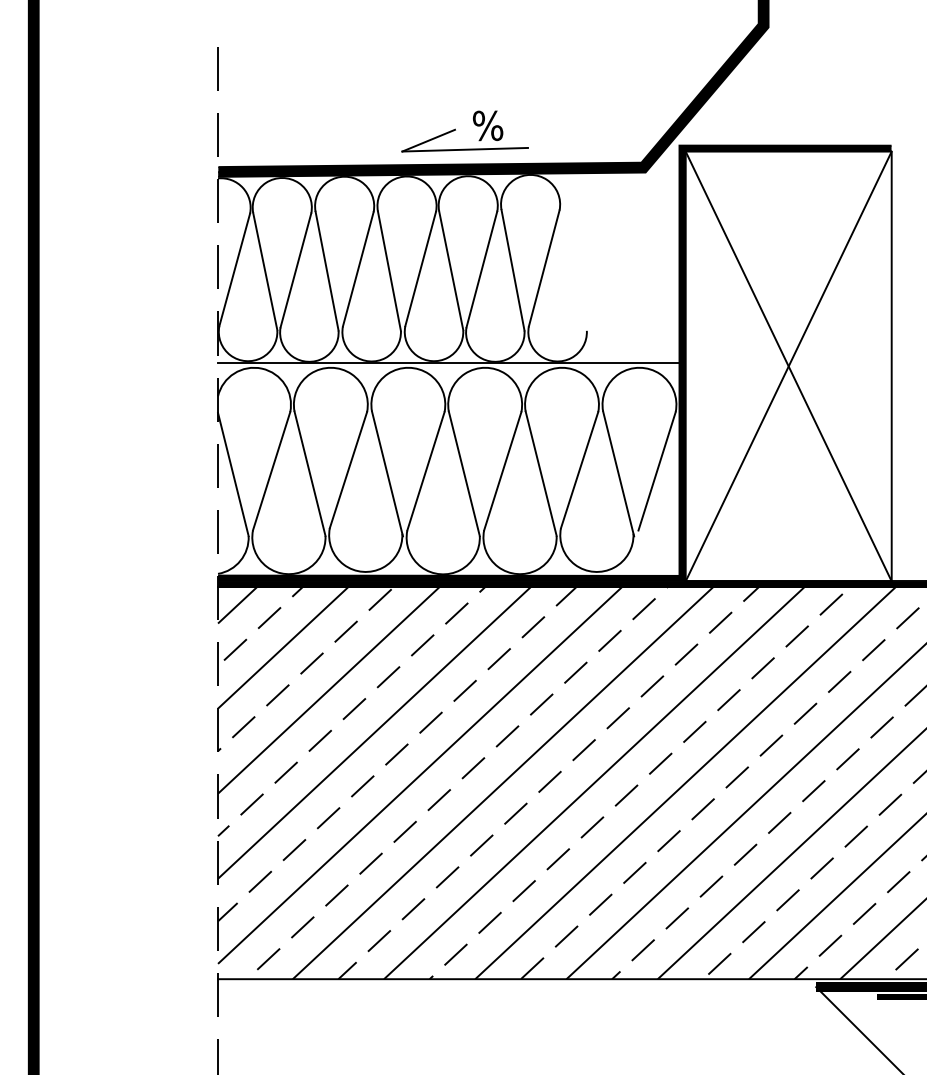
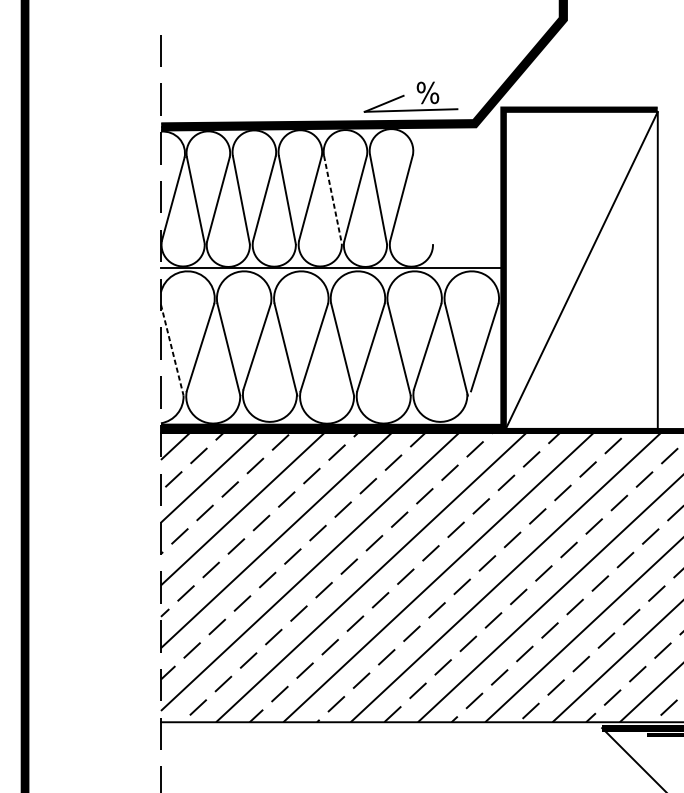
part: (455, 130) -> (403, 96), moved
line: (451, 270) -> (333, 199), solid -> dashed
line: (788, 366) -> (581, 270), removed
line: (233, 474) -> (172, 350), solid -> dashed

